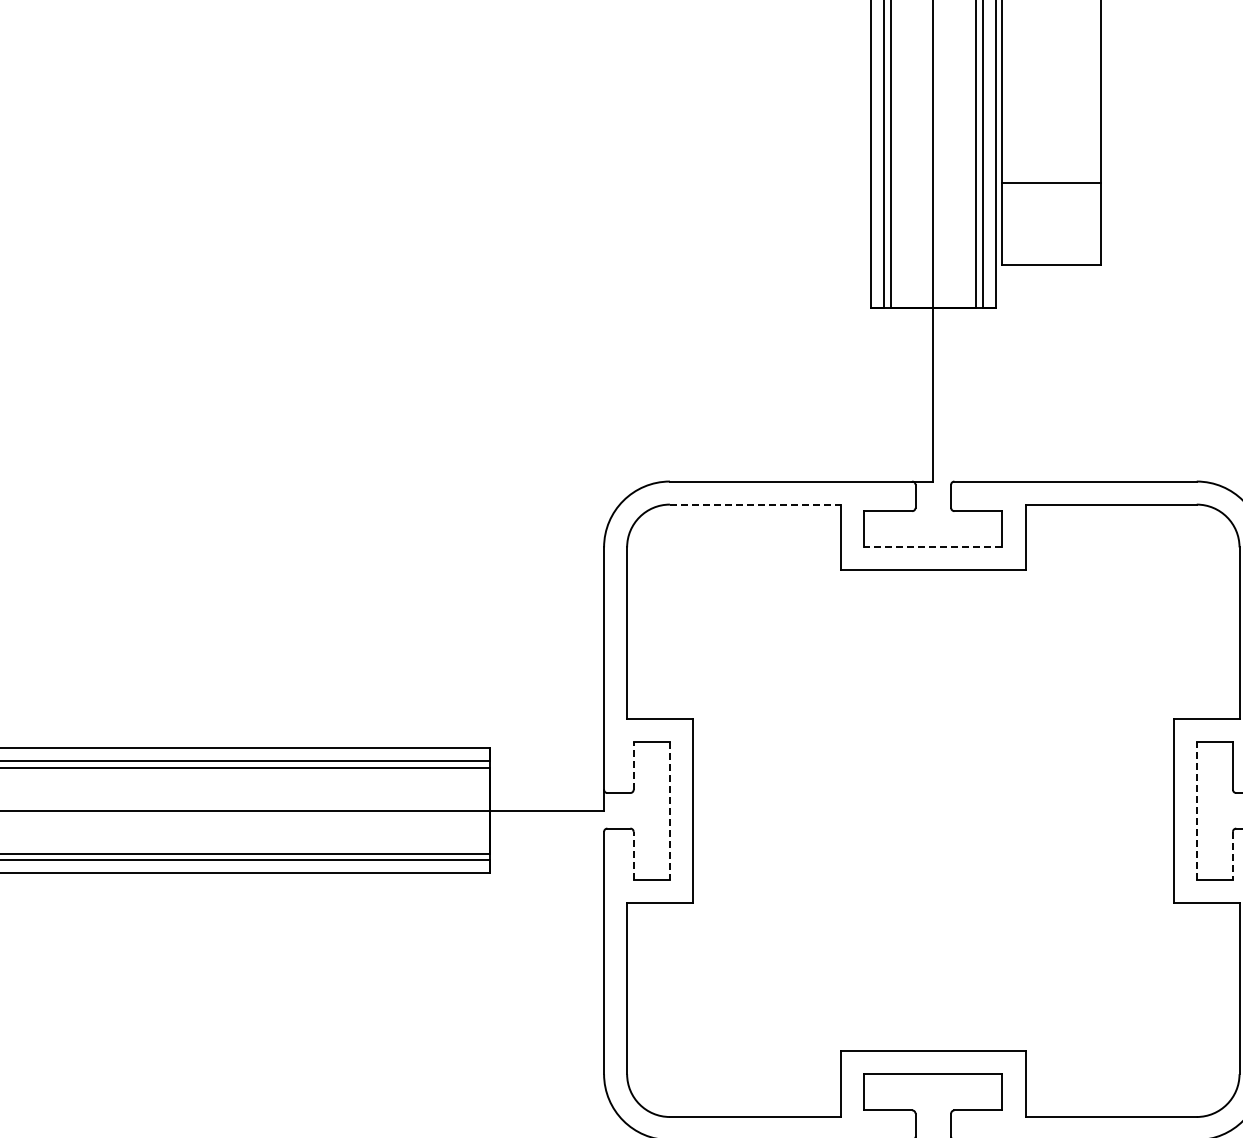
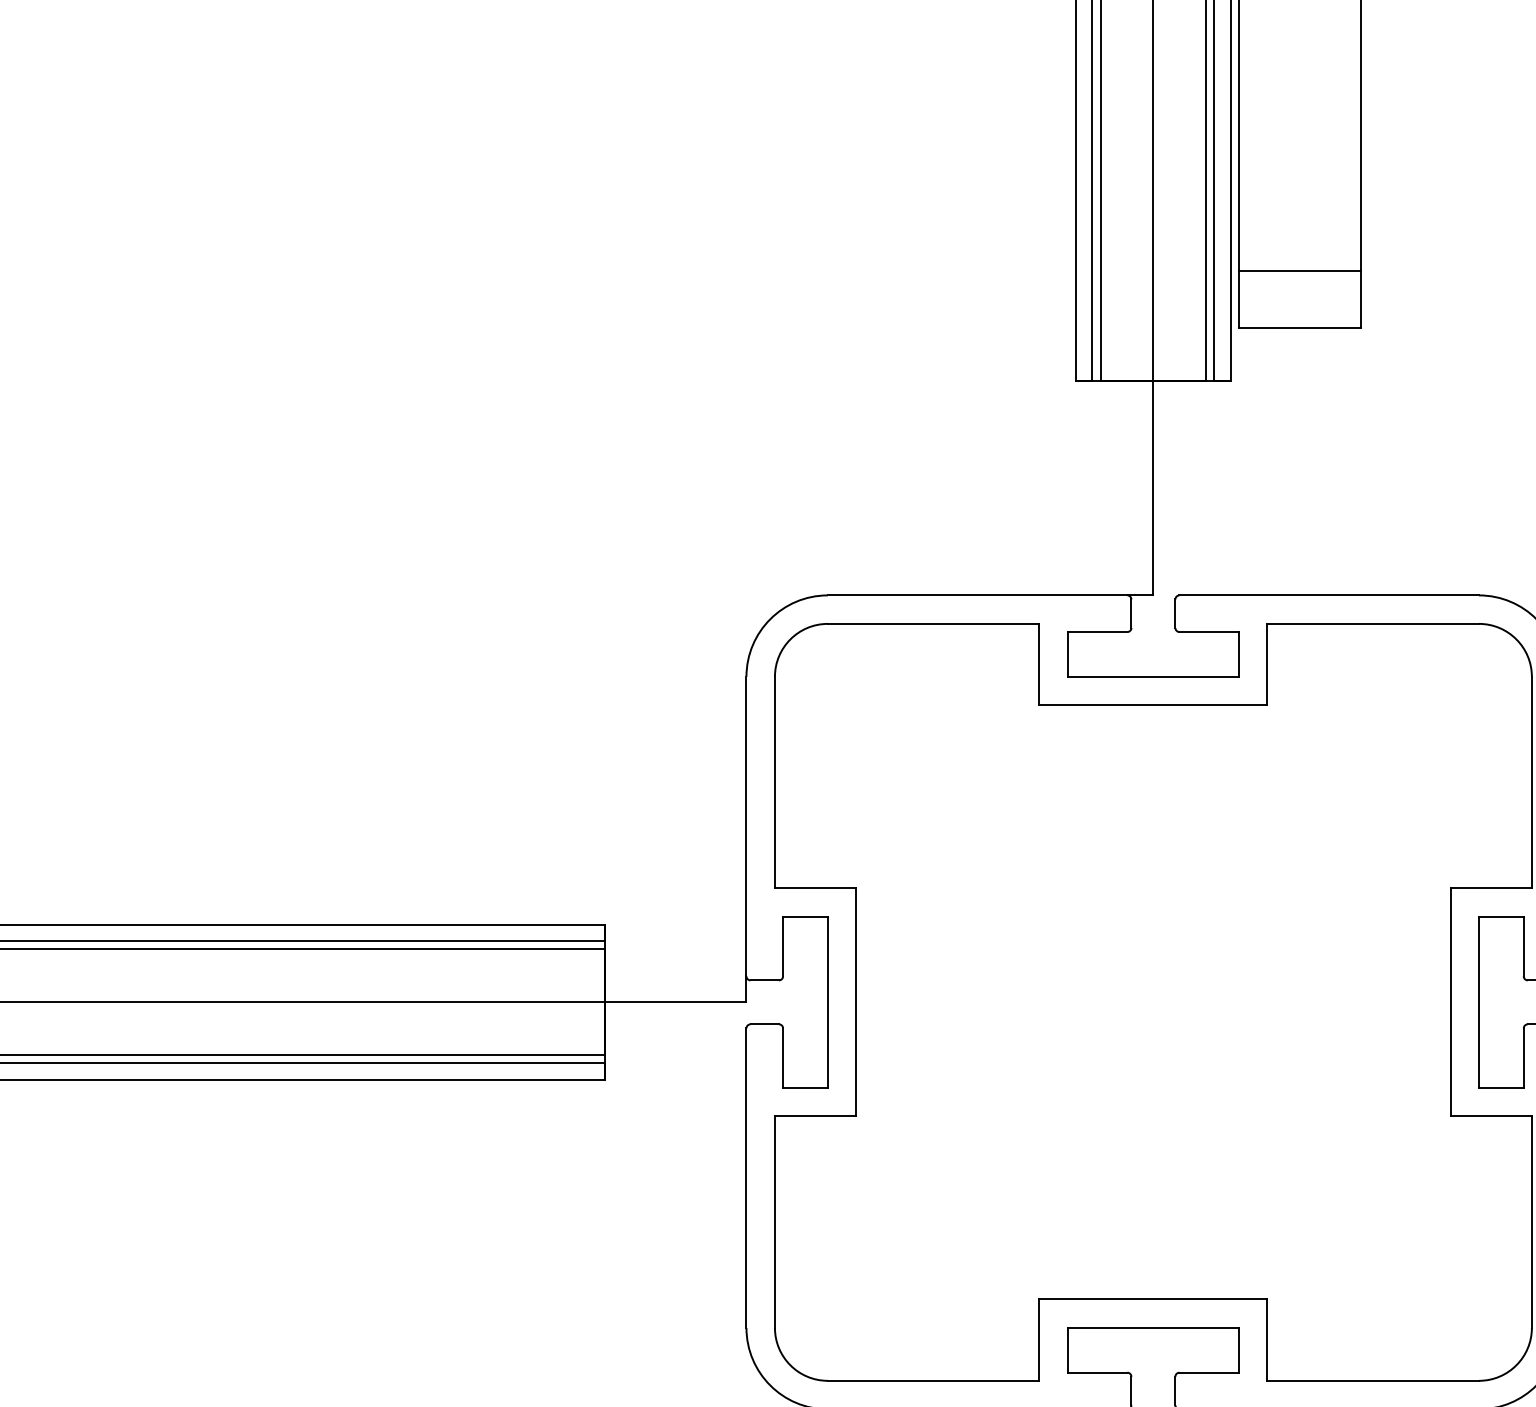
line: (1051, 183) -> (1299, 271), moved
line: (755, 504) -> (933, 623), dashed -> solid
line: (932, 547) -> (1152, 676), dashed -> solid
line: (633, 765) -> (782, 946), dashed -> solid
line: (1196, 810) -> (1478, 1001), dashed -> solid
line: (669, 811) -> (827, 1003), dashed -> solid
line: (633, 855) -> (782, 1057), dashed -> solid
line: (1232, 856) -> (1523, 1058), dashed -> solid

